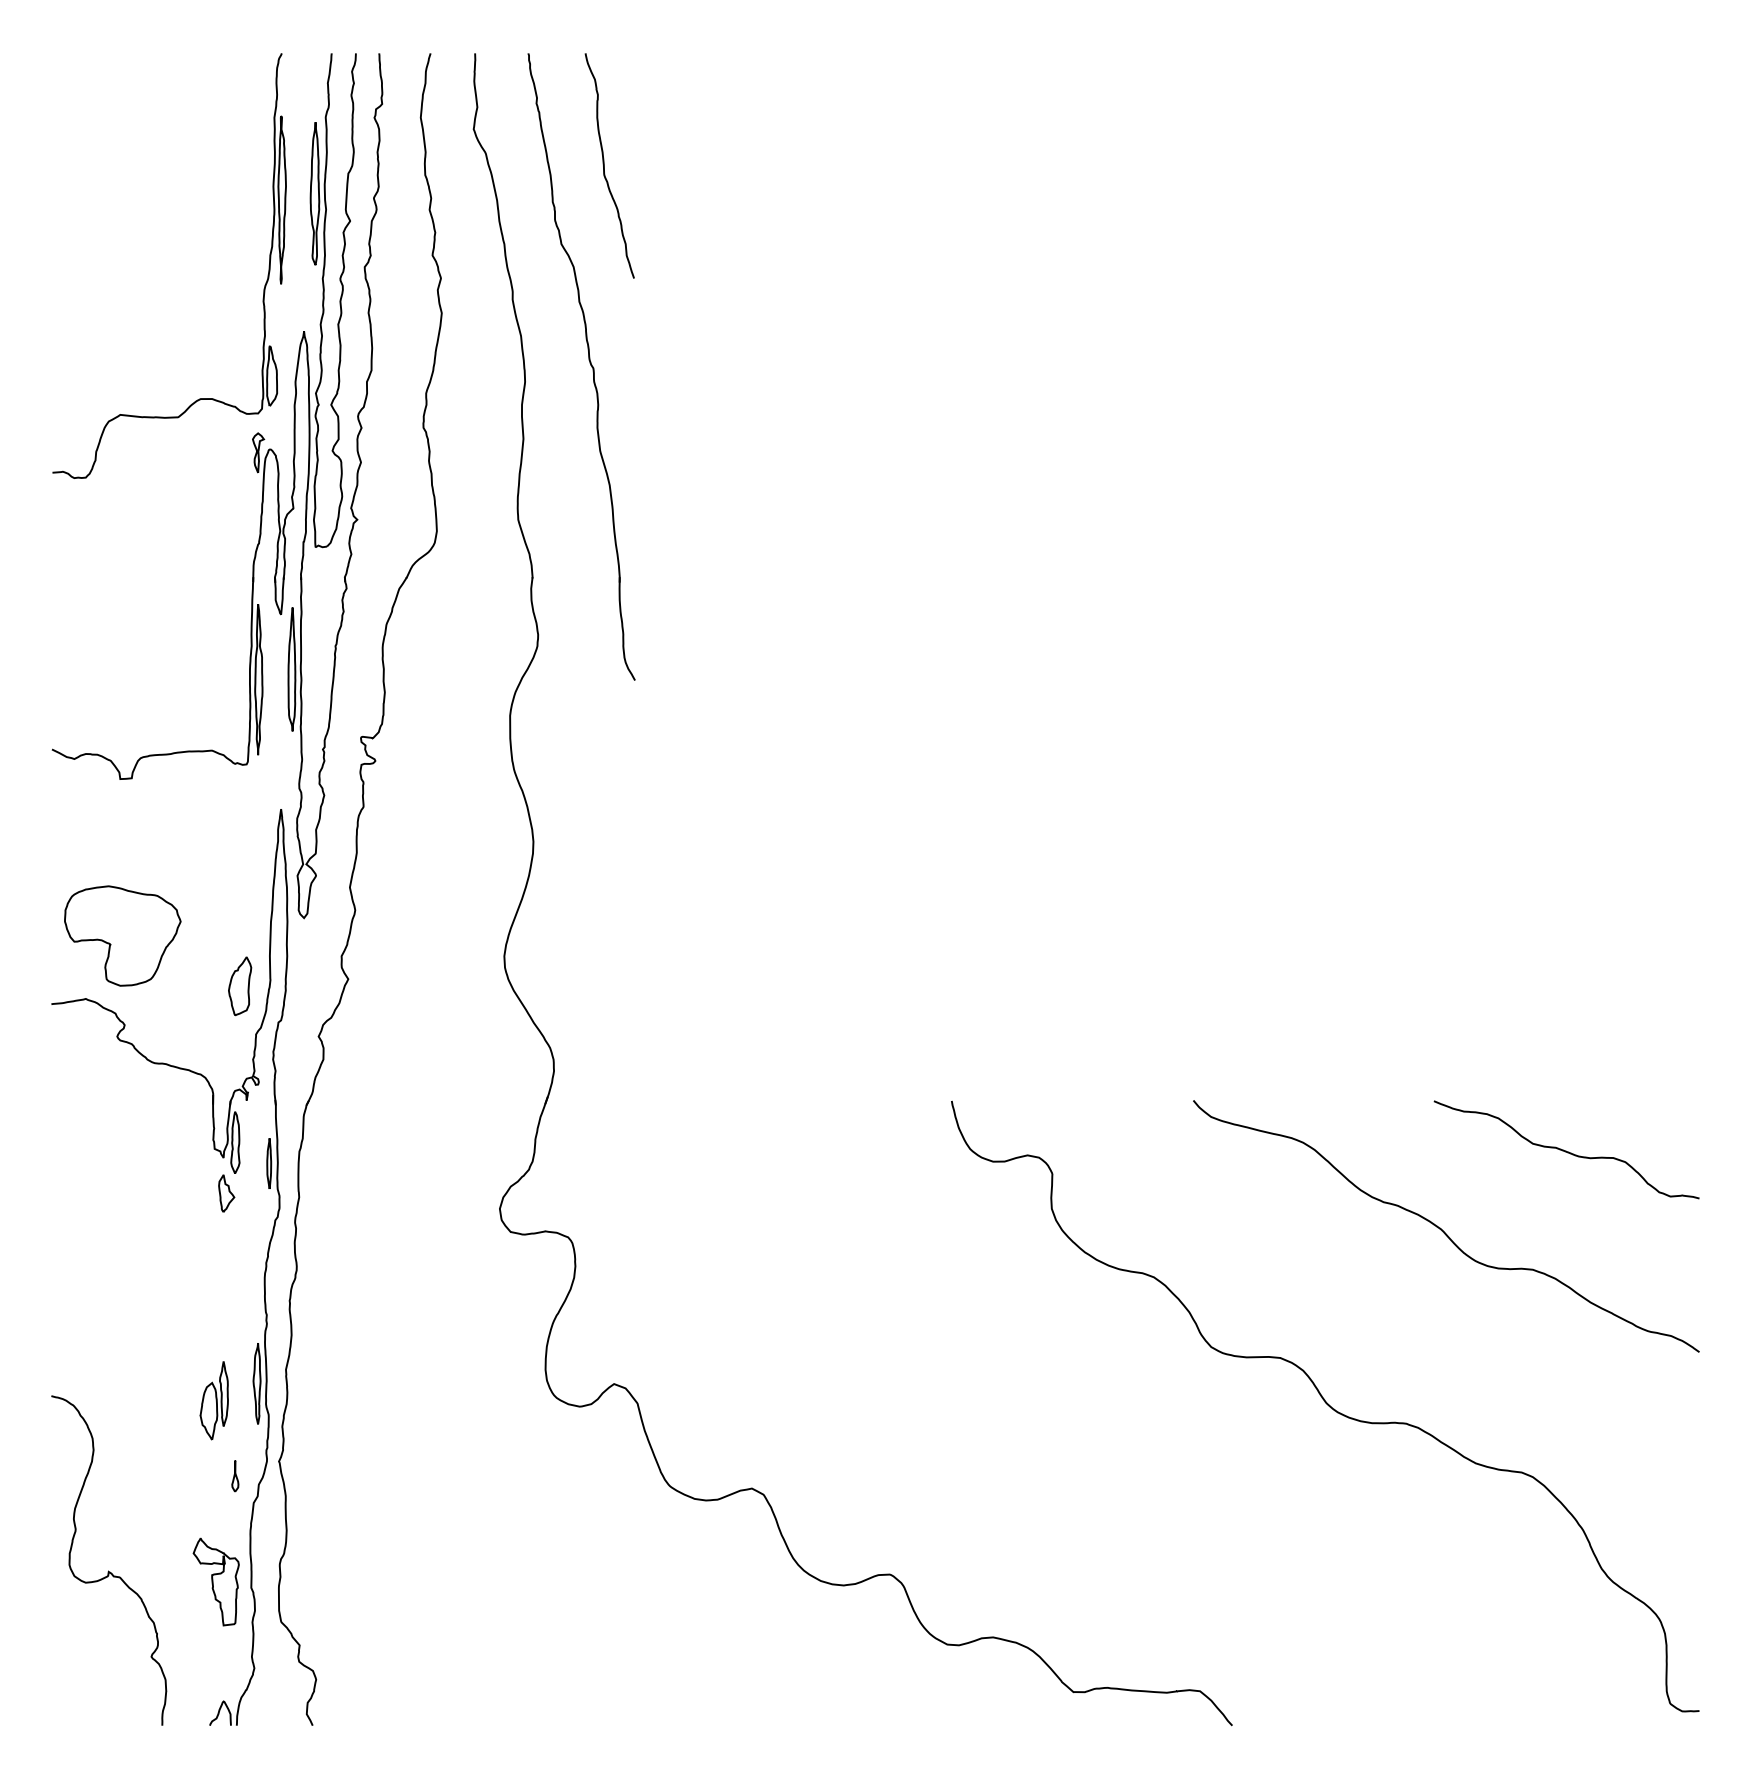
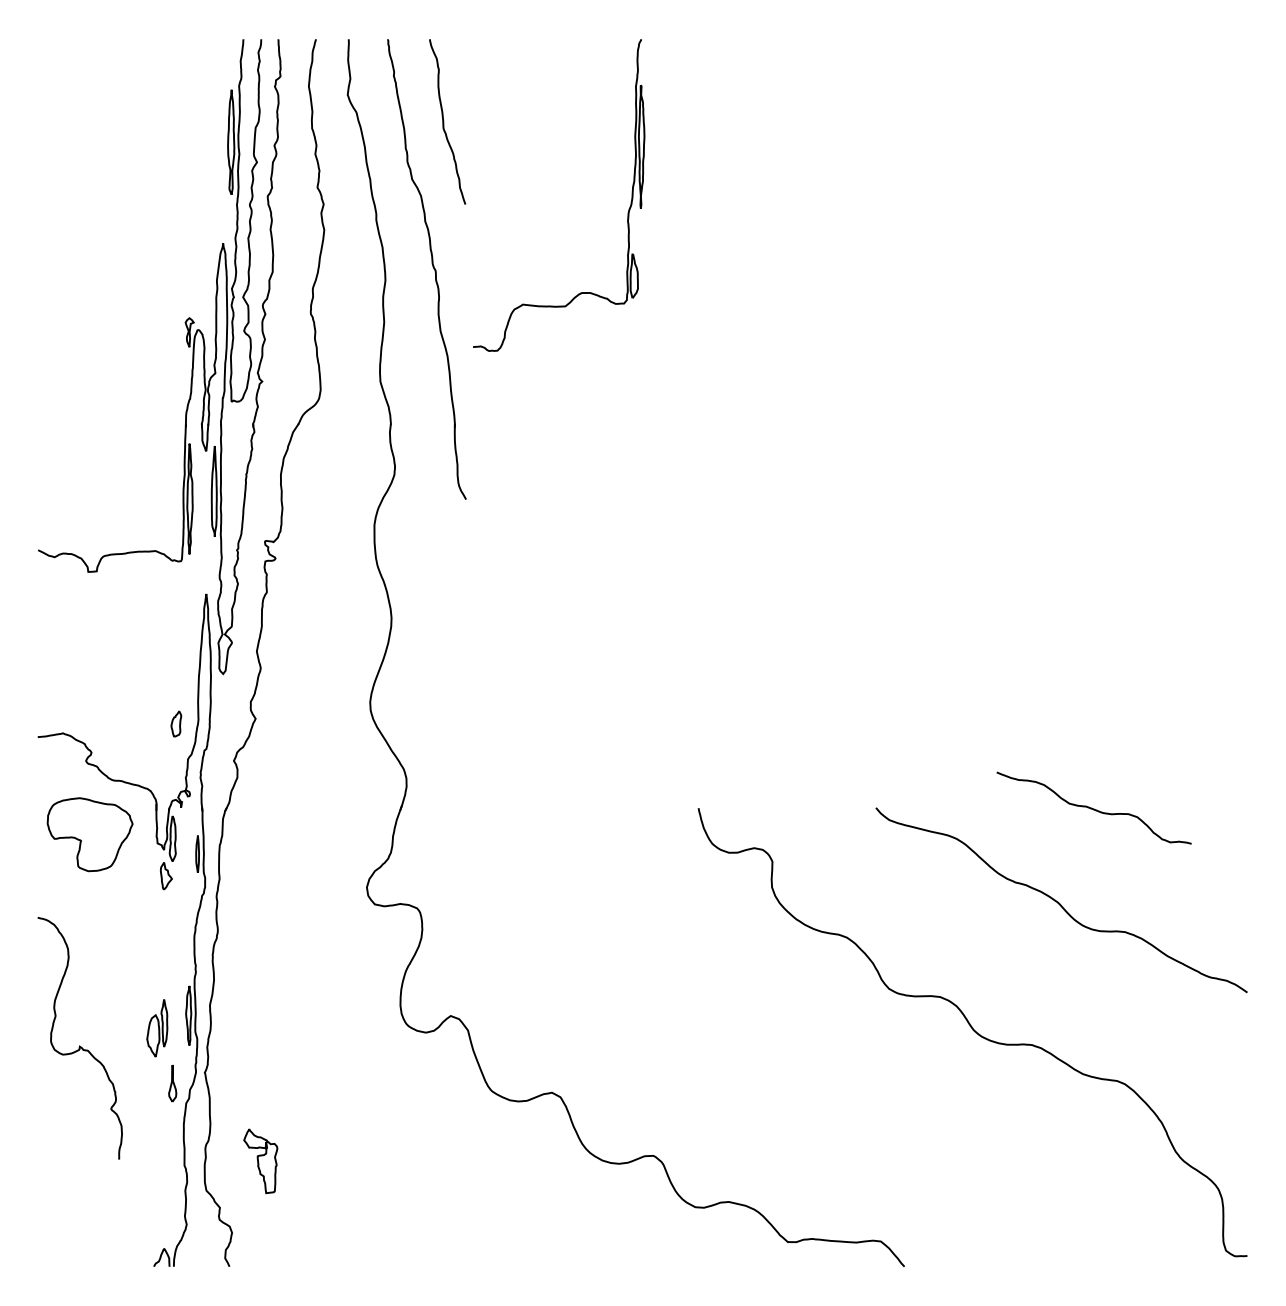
part: (263, 288) -> (627, 211), moved
part: (122, 935) -> (89, 834), moved
part: (240, 986) -> (176, 724), size x0.6
curve: (1566, 1150) -> (1094, 808), moved
part: (235, 1476) -> (172, 1083), size x1.6
curve: (108, 1570) -> (79, 1045), moved
part: (215, 1581) -> (260, 1160), moved

